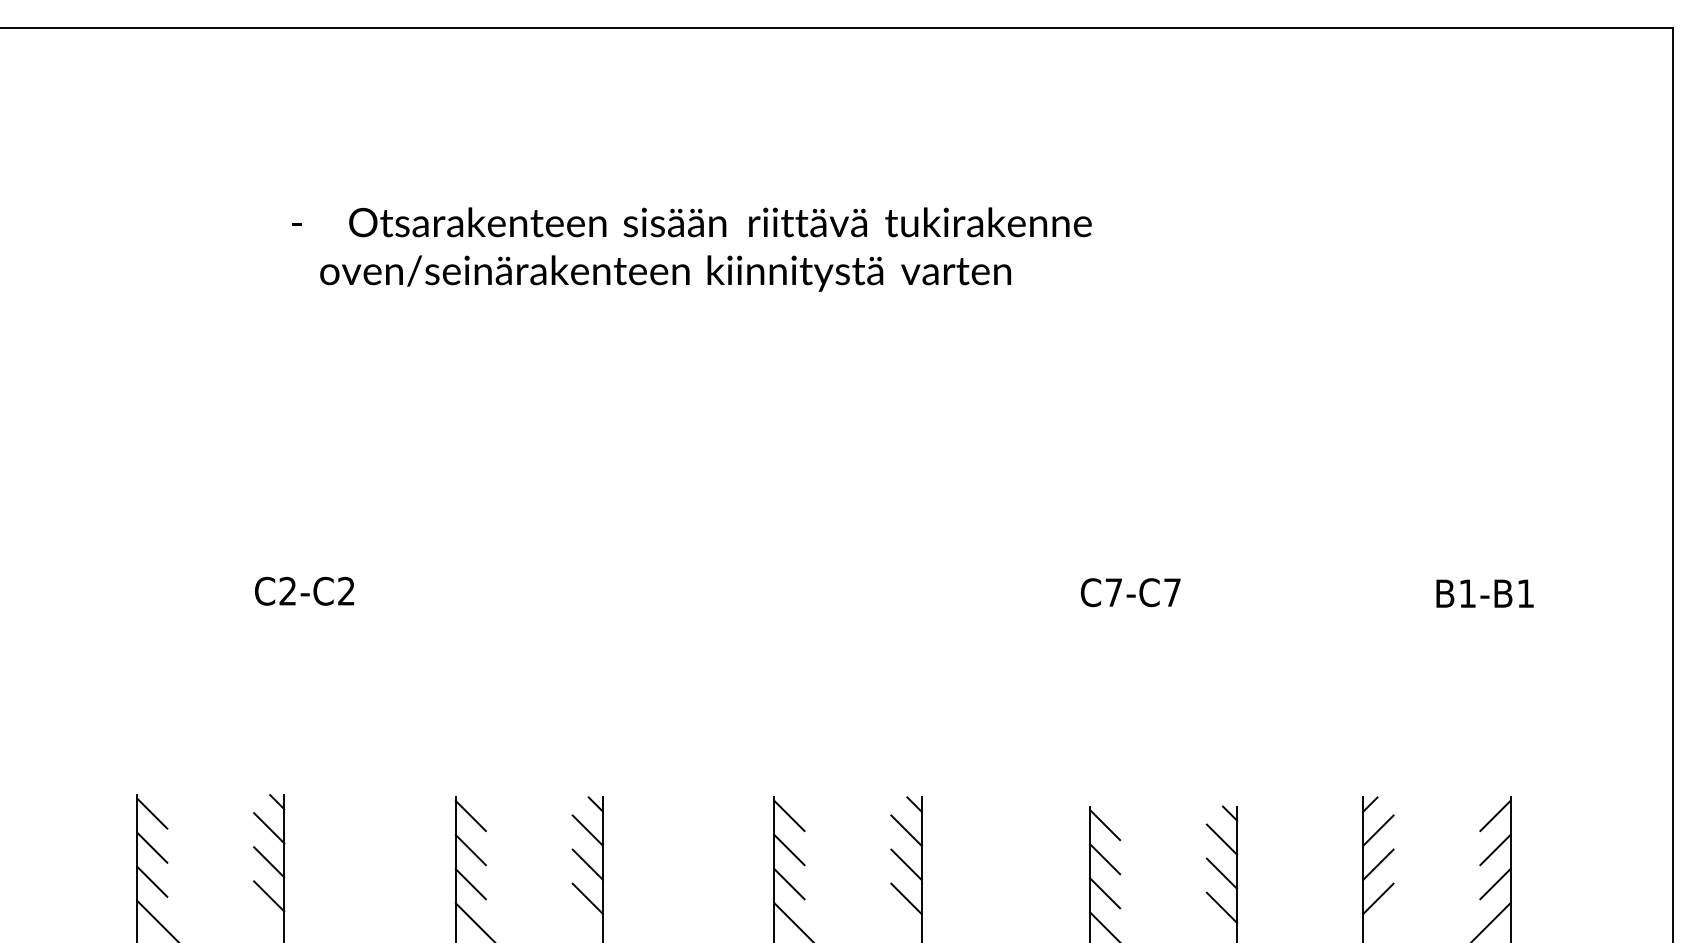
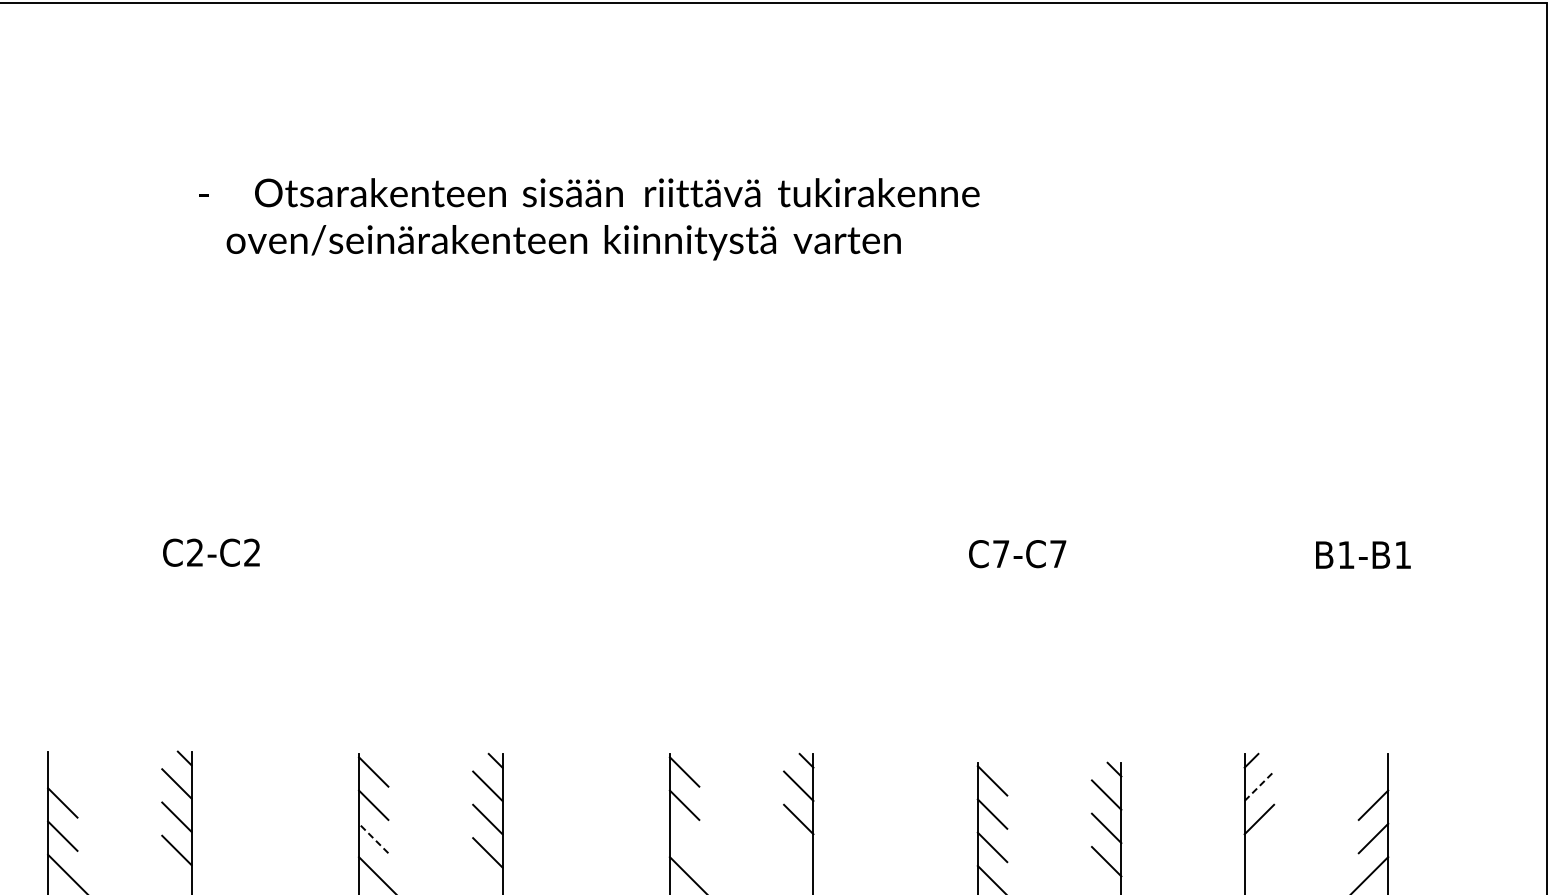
line: (152, 813) -> (63, 769), removed
line: (1495, 815) -> (1373, 771), removed
line: (1378, 830) -> (1259, 786), solid -> dashed
line: (470, 883) -> (373, 837), solid -> dashed
line: (789, 884) -> (684, 838), removed
line: (906, 898) -> (798, 852), removed
line: (1378, 898) -> (1259, 852), removed

